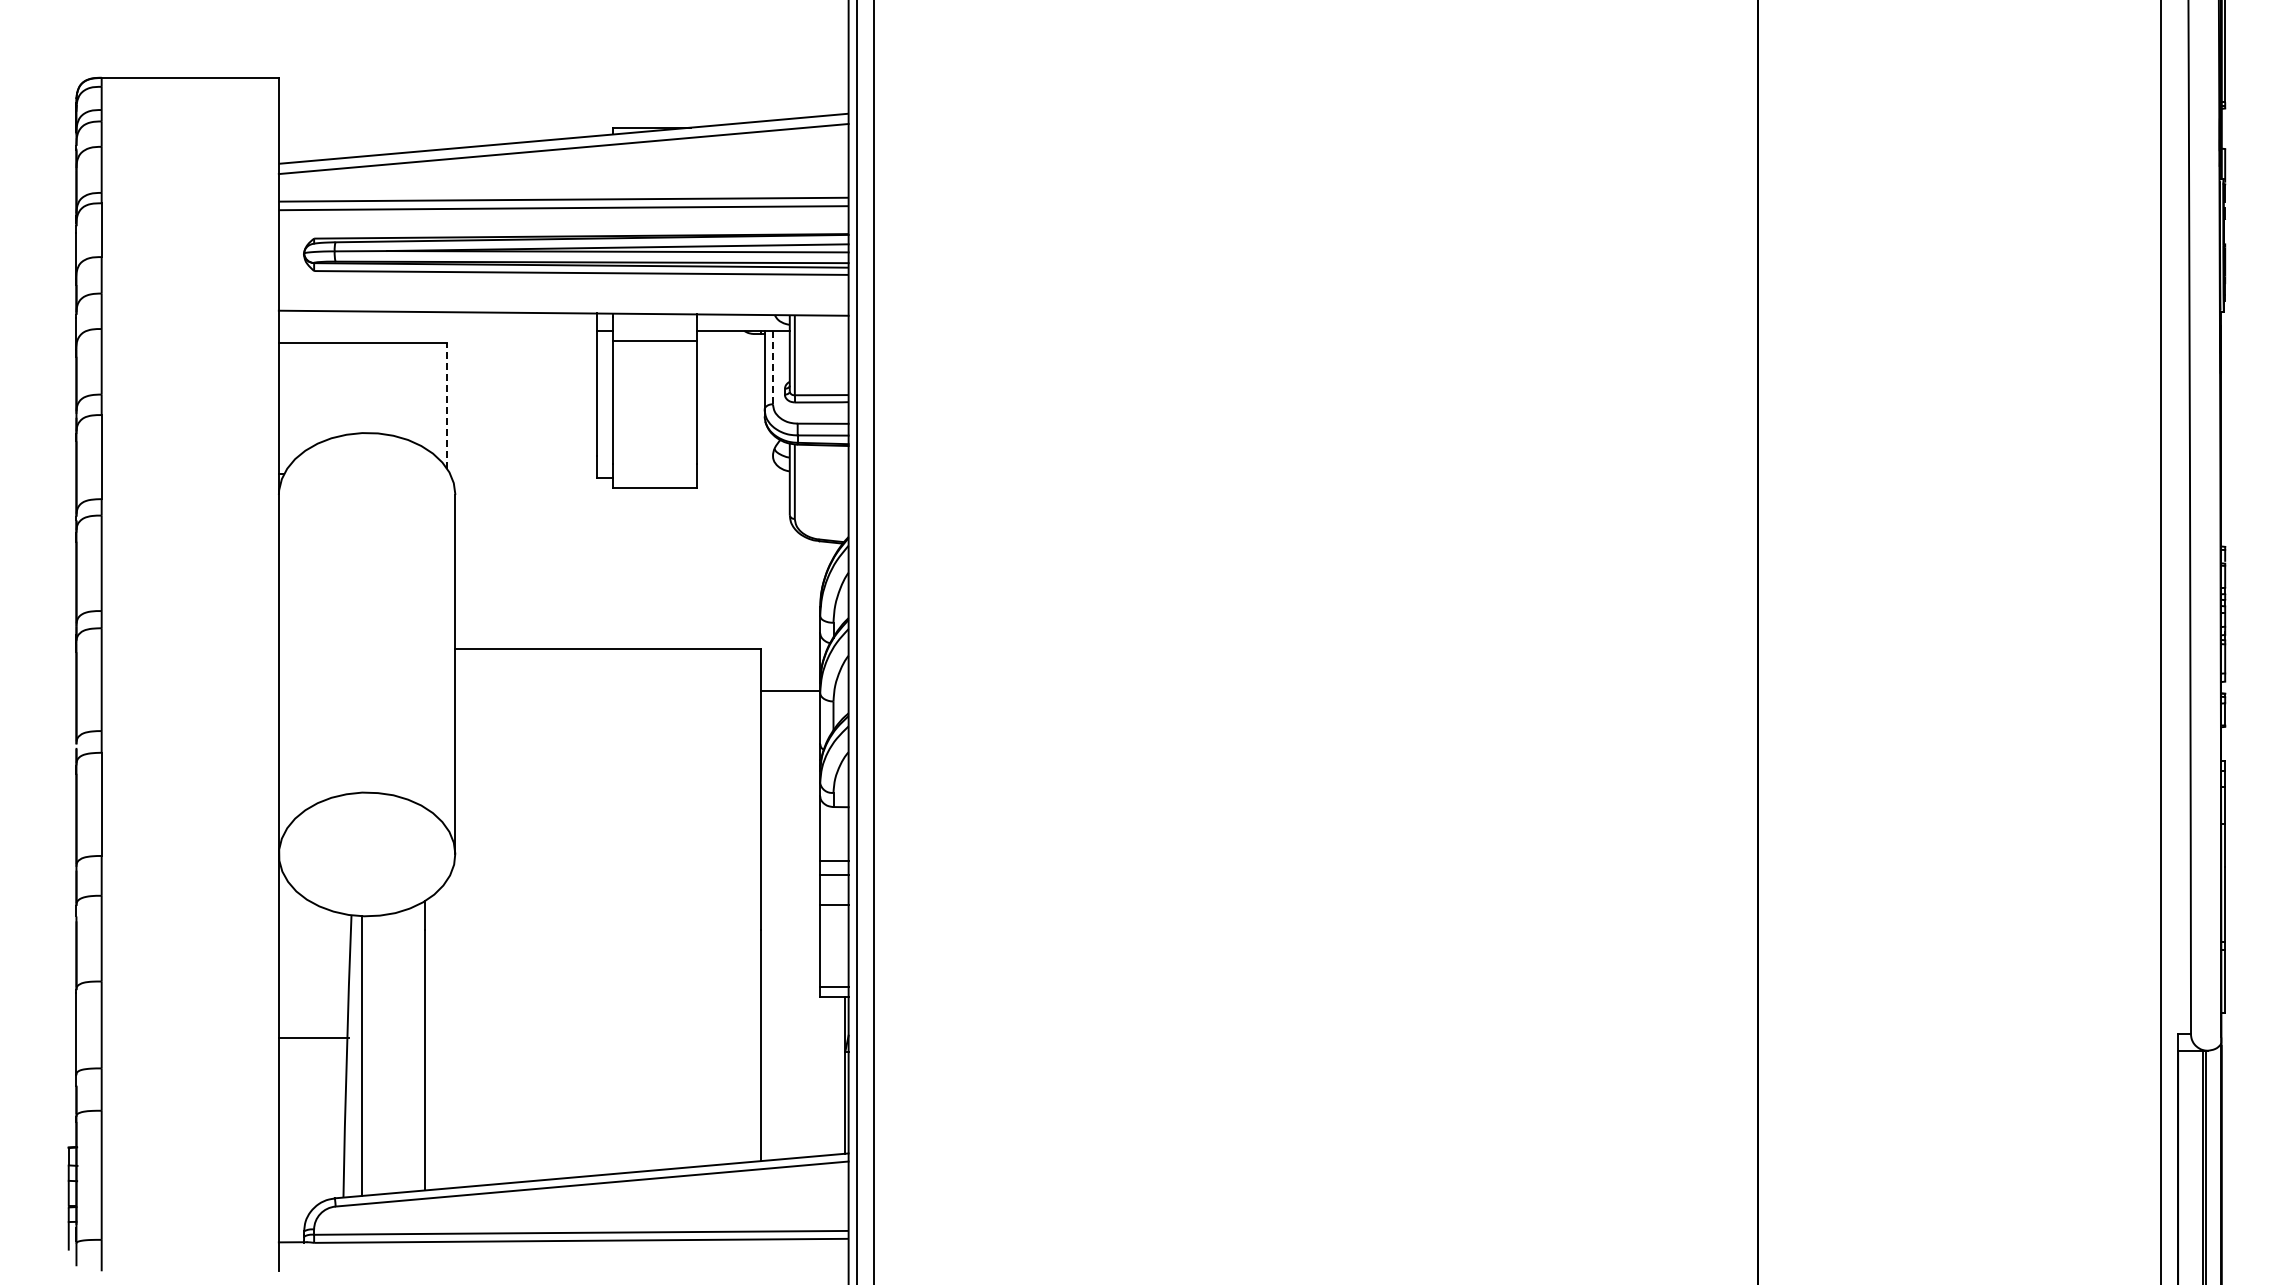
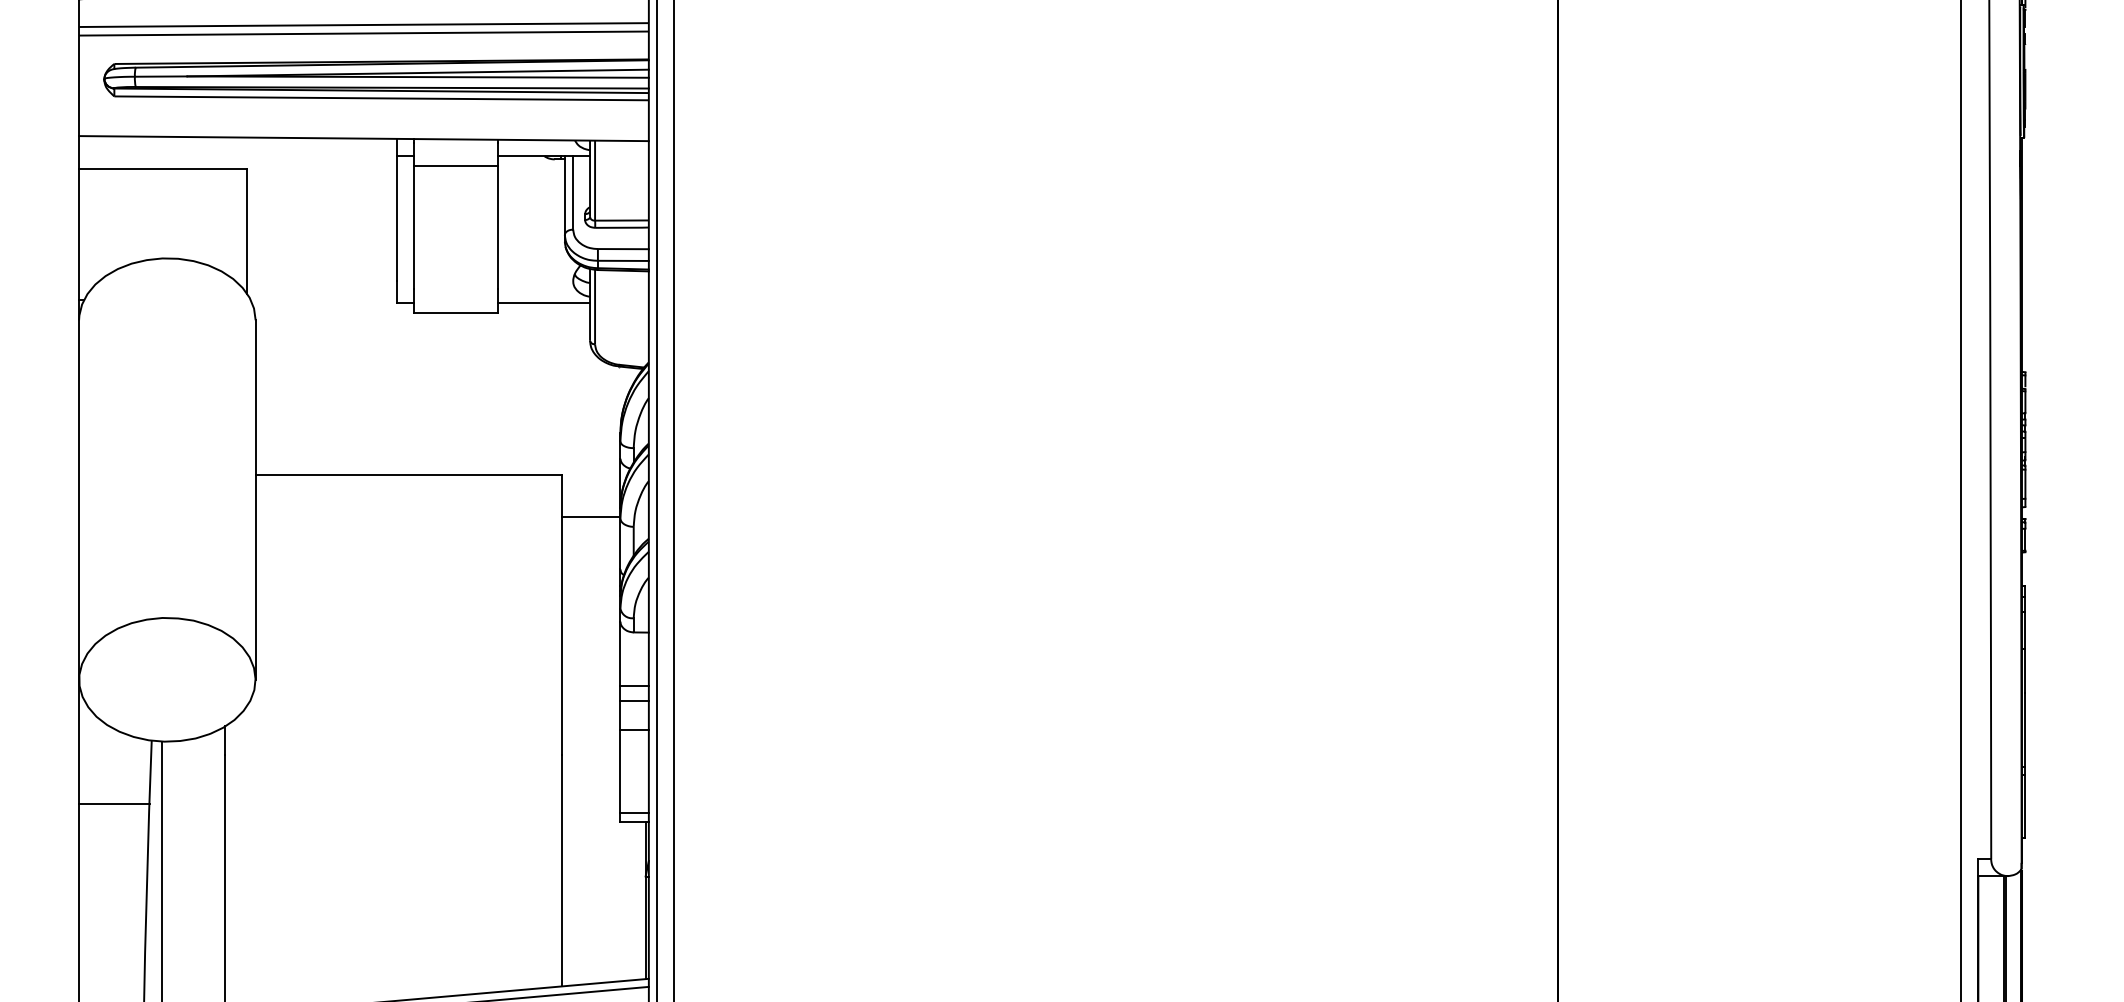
line: (772, 367) -> (572, 192), dashed -> solid
line: (446, 405) -> (246, 230), dashed -> solid
line: (743, 477) -> (543, 302), added
line: (313, 1038) -> (113, 803), moved

